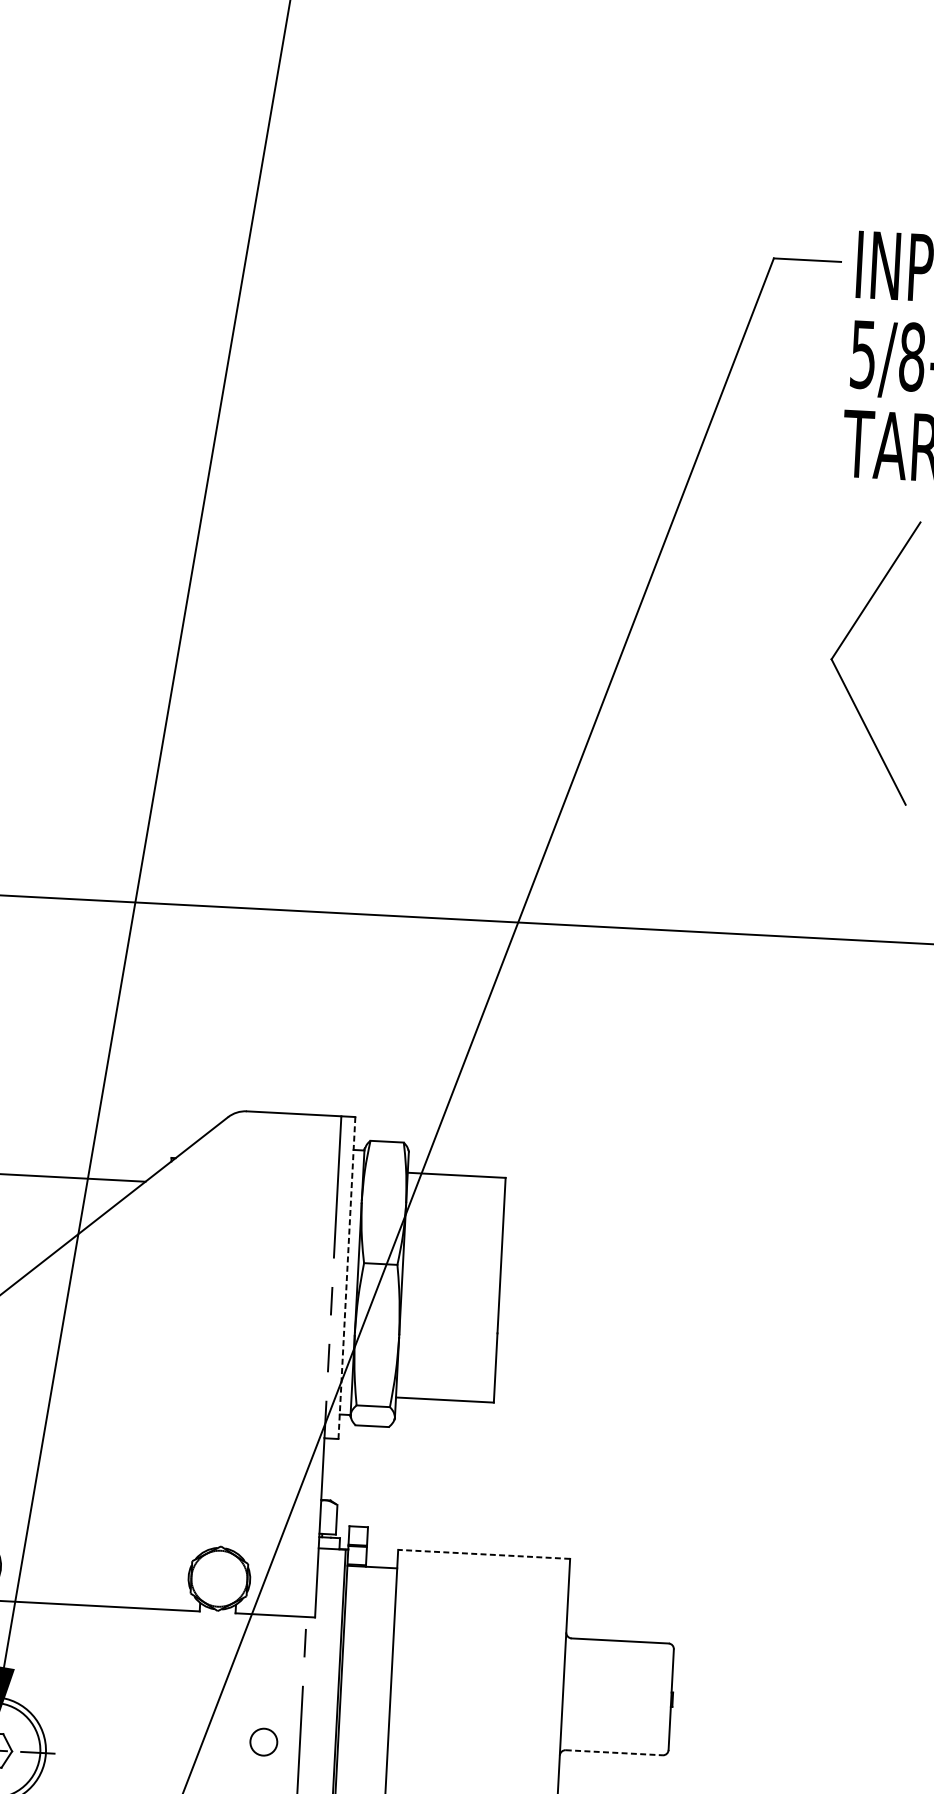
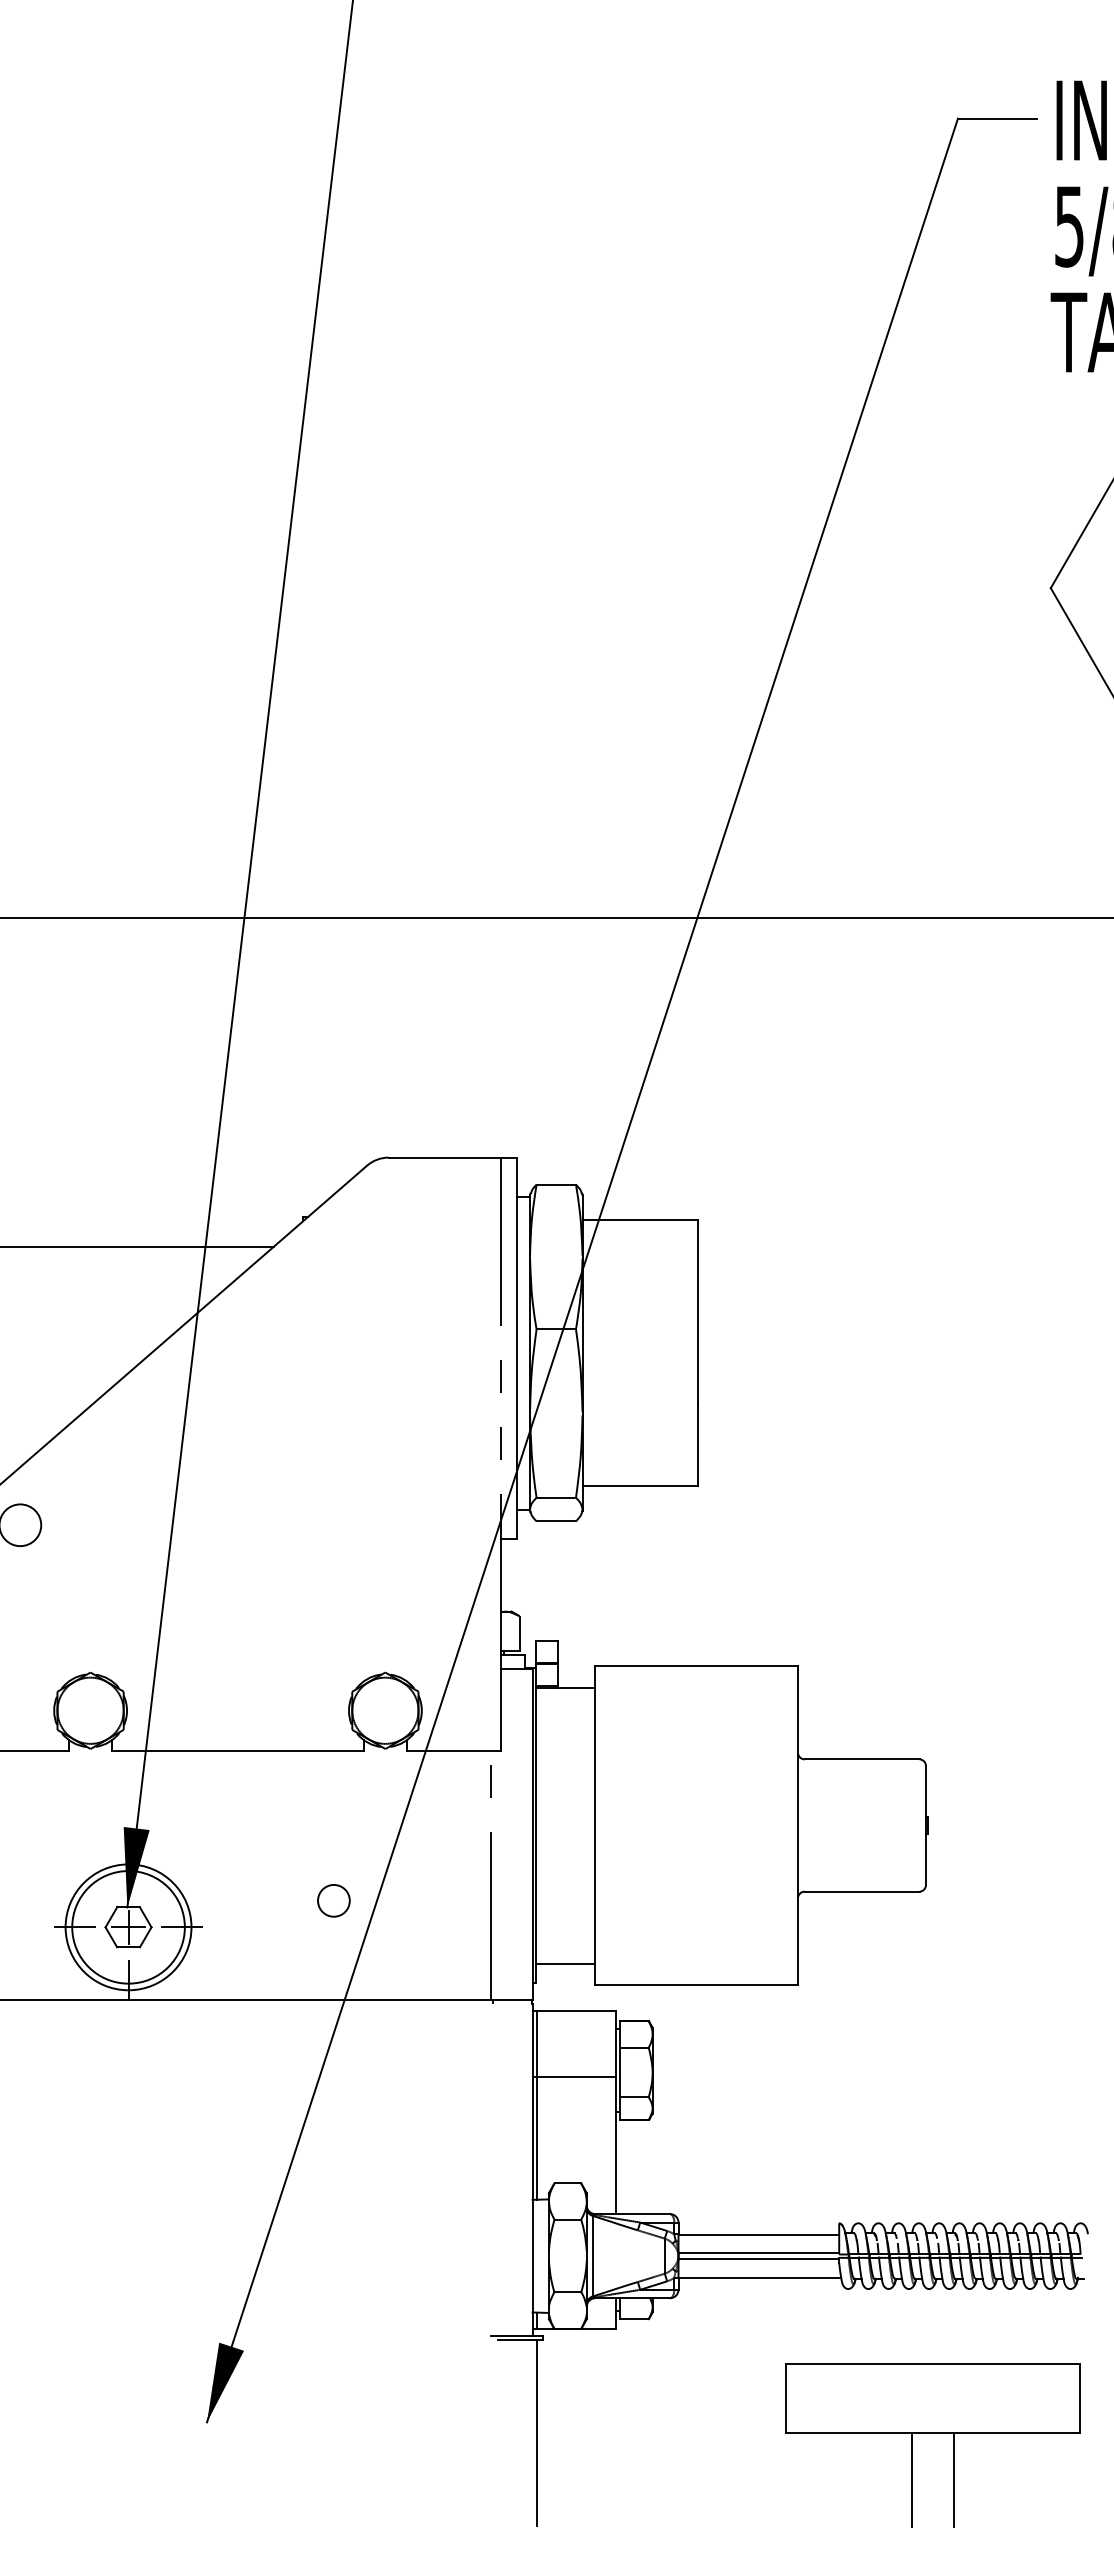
line: (347, 1278) -> (517, 1348), dashed -> solid
line: (484, 1554) -> (696, 1665), dashed -> solid
circle: (263, 1741) -> (333, 1900), moved
line: (614, 1752) -> (862, 1891), dashed -> solid

